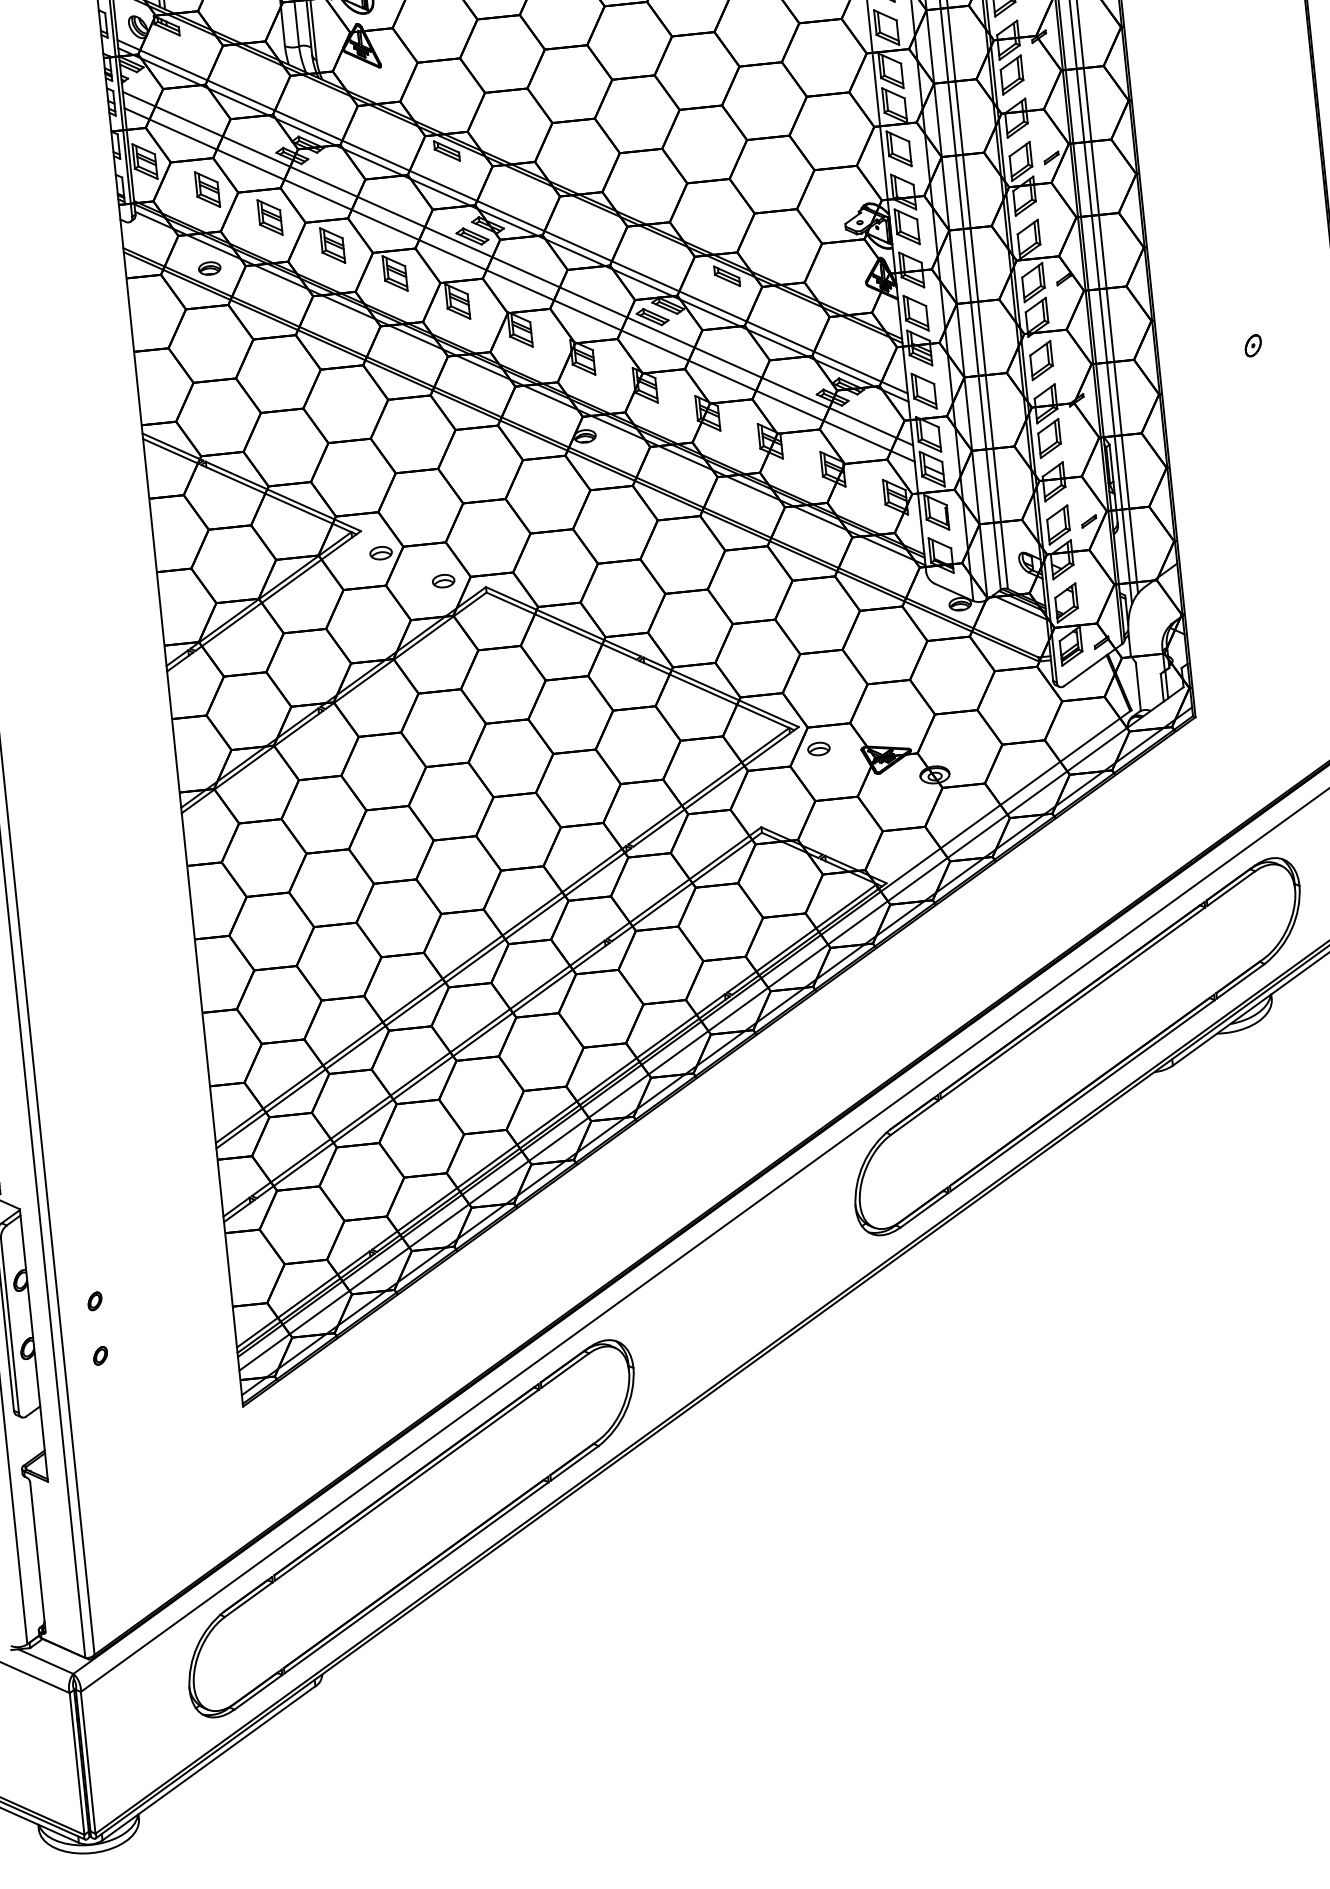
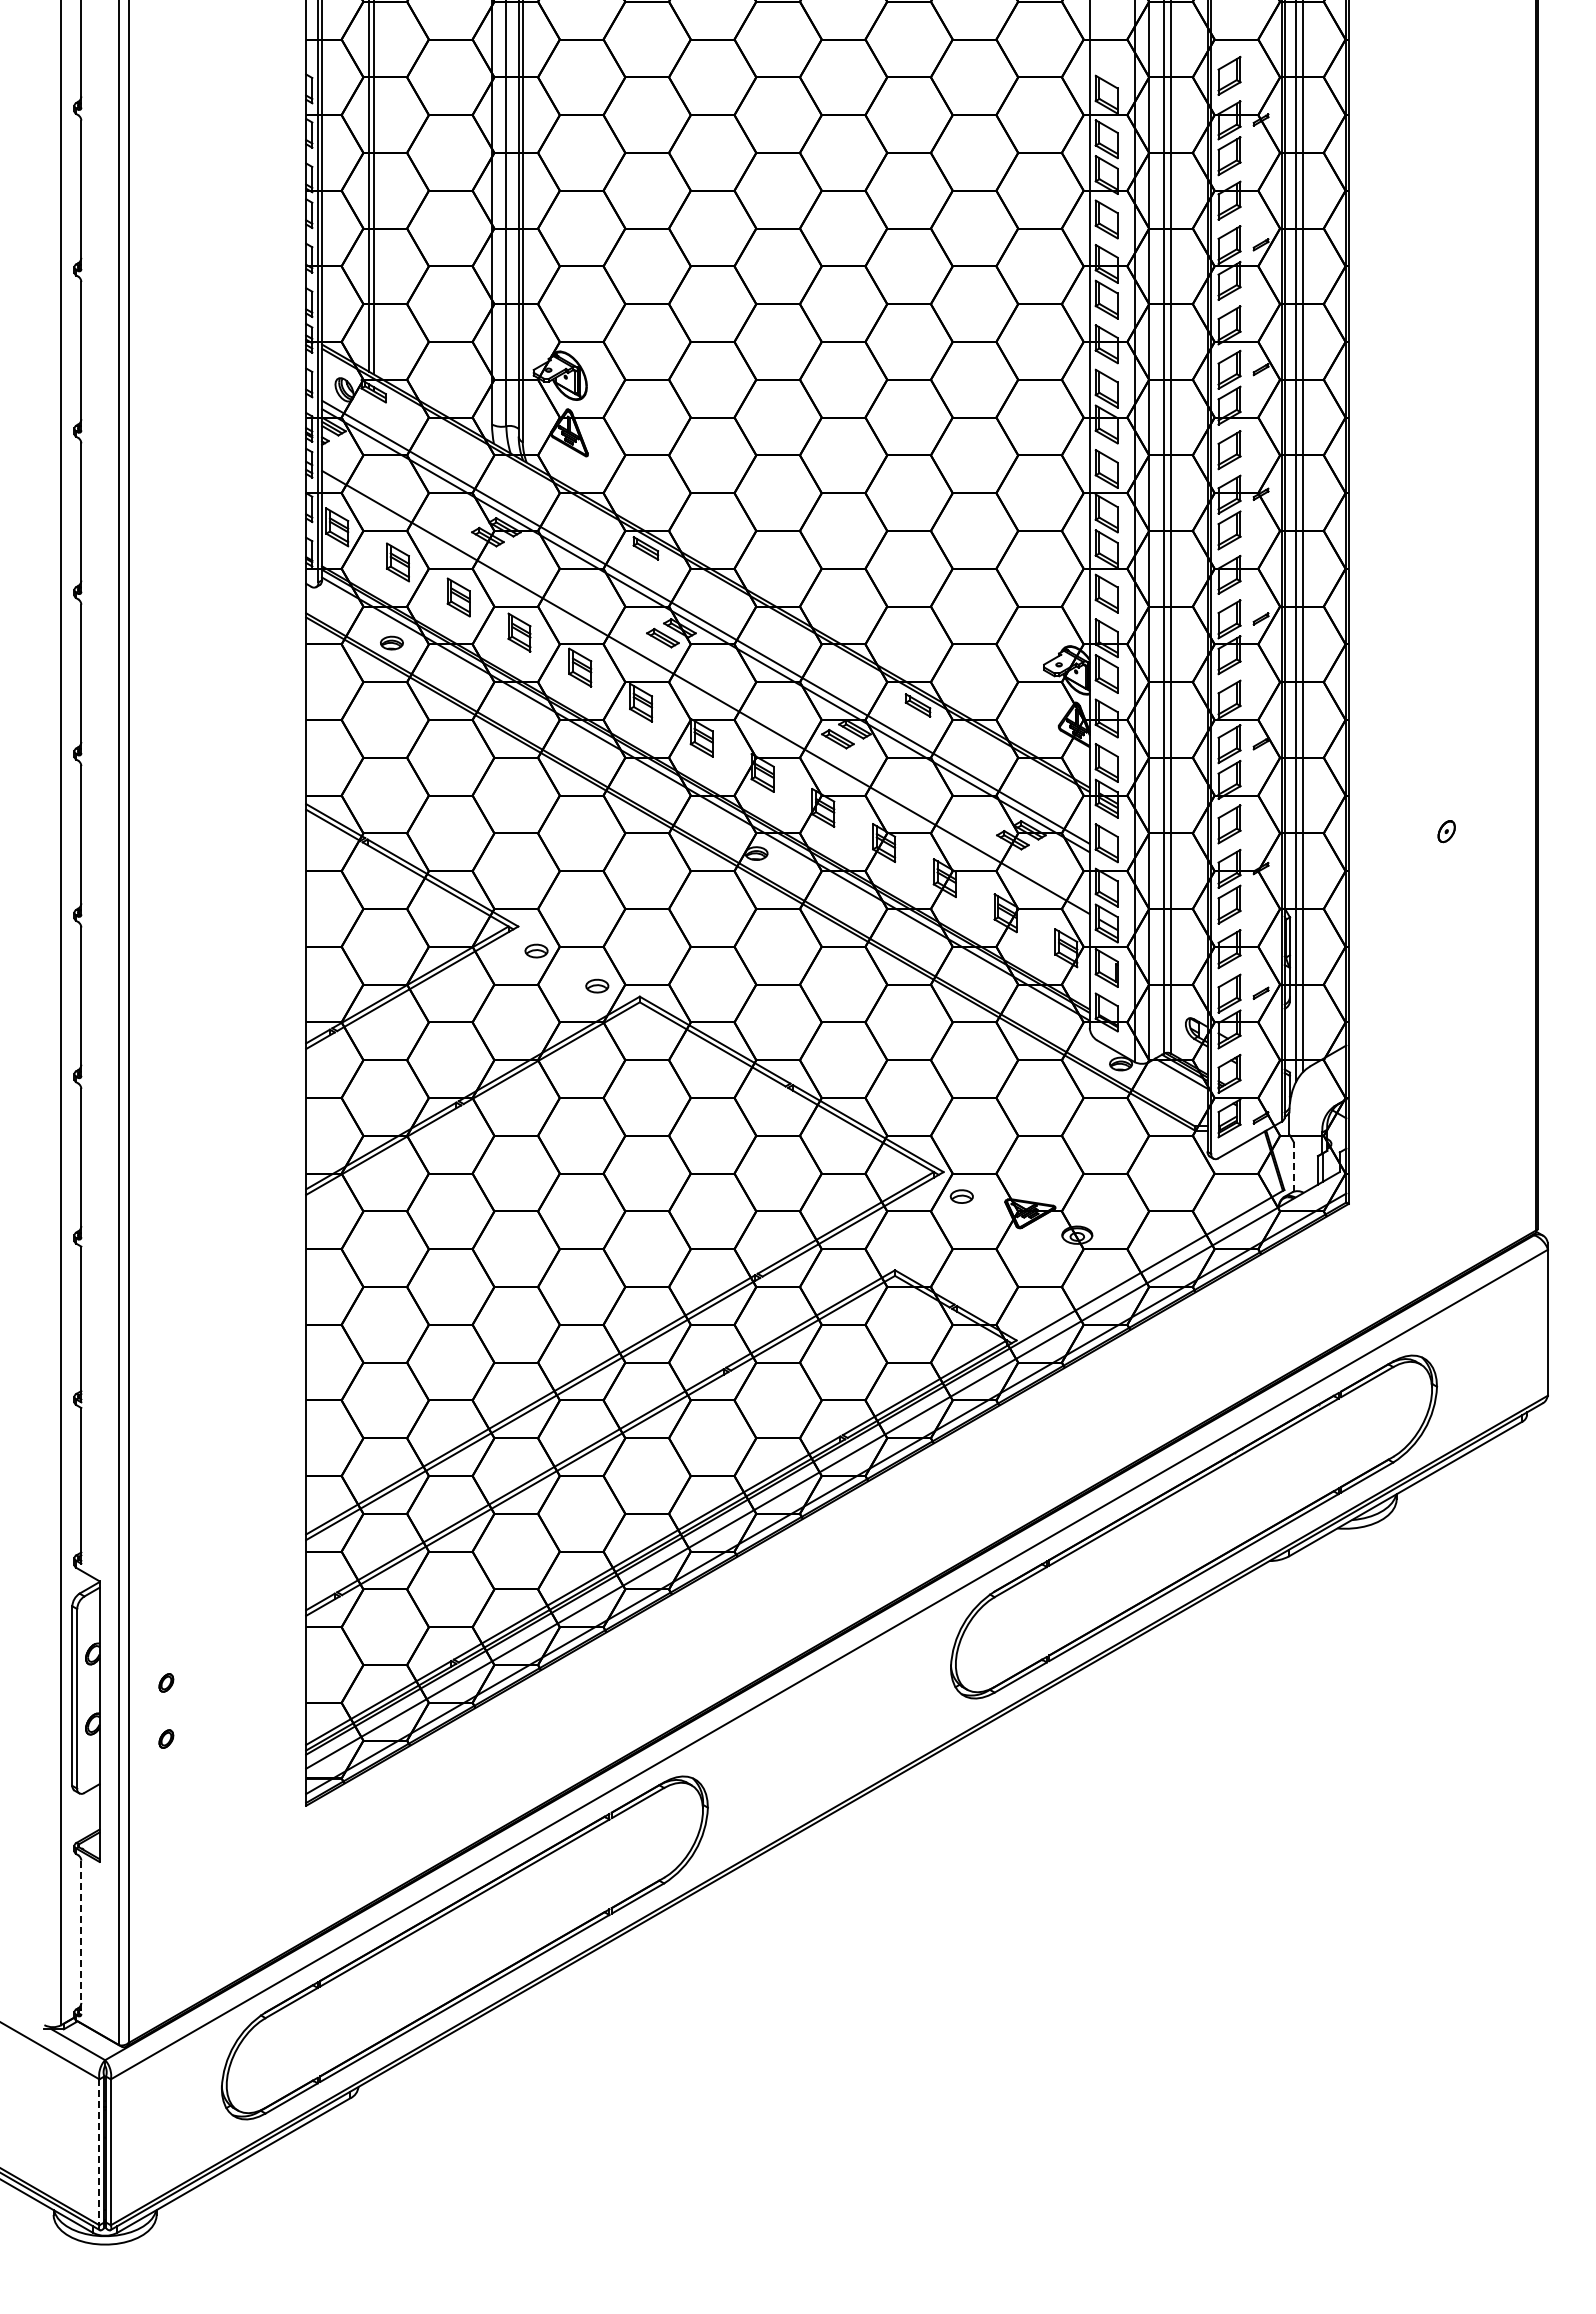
line: (517, 268) -> (705, 675), removed
line: (1138, 686) -> (1293, 1166), solid -> dashed
line: (38, 1557) -> (81, 1937), solid -> dashed
line: (77, 1764) -> (99, 2152), solid -> dashed

